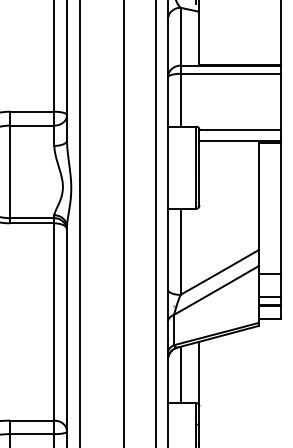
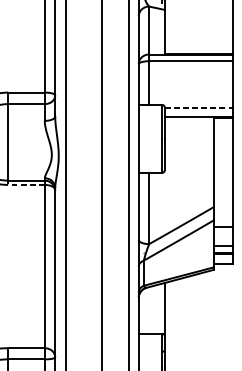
line: (240, 130) -> (198, 108), solid -> dashed
line: (31, 223) -> (25, 185), solid -> dashed
line: (180, 374) -> (149, 310), removed

